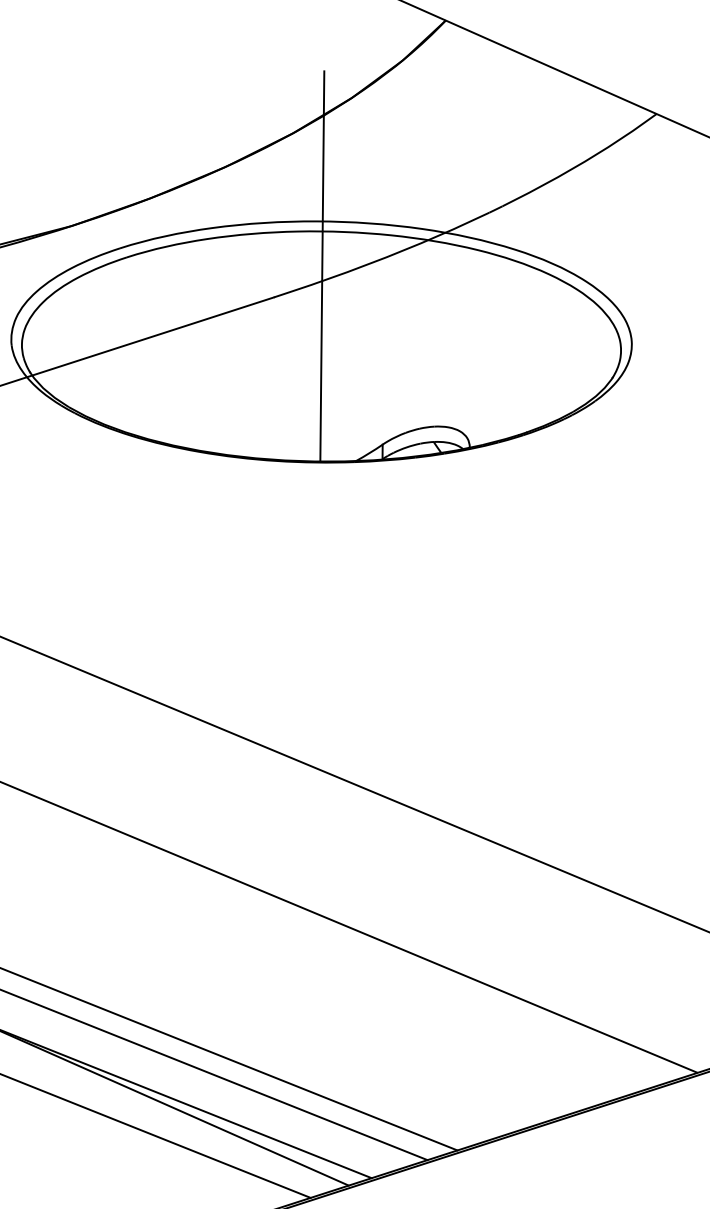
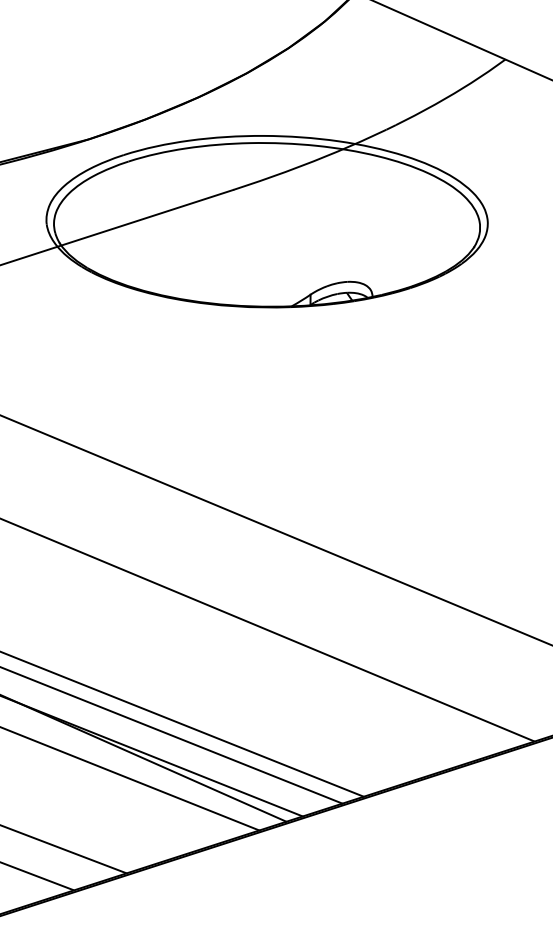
line: (322, 265) -> (267, 167), removed

